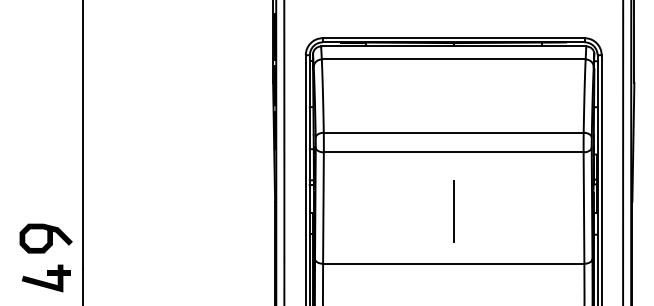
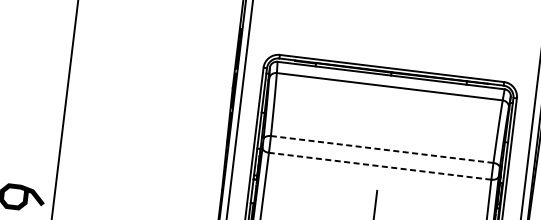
line: (453, 132) -> (382, 149), solid -> dashed
line: (453, 152) -> (379, 166), solid -> dashed

